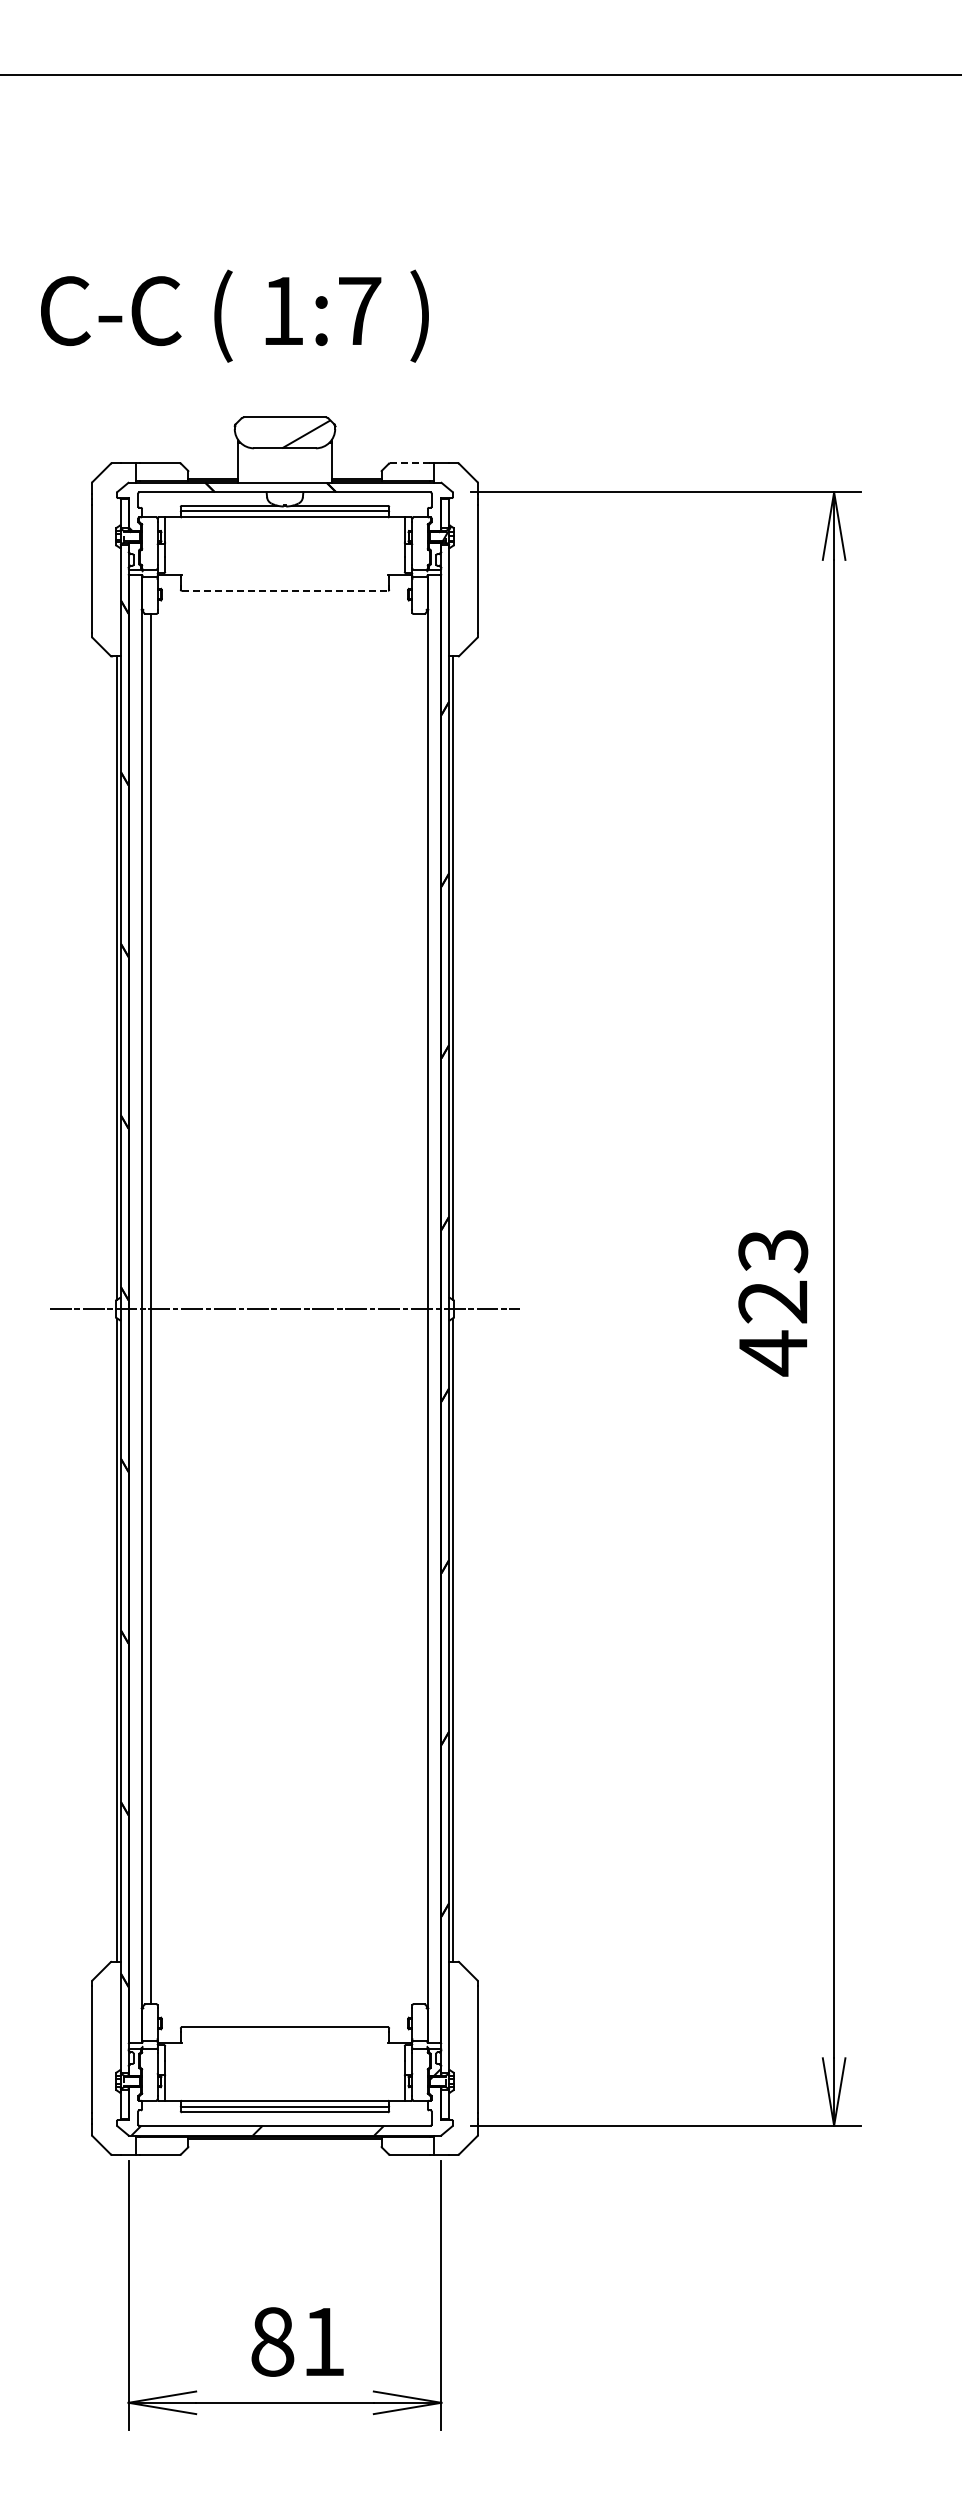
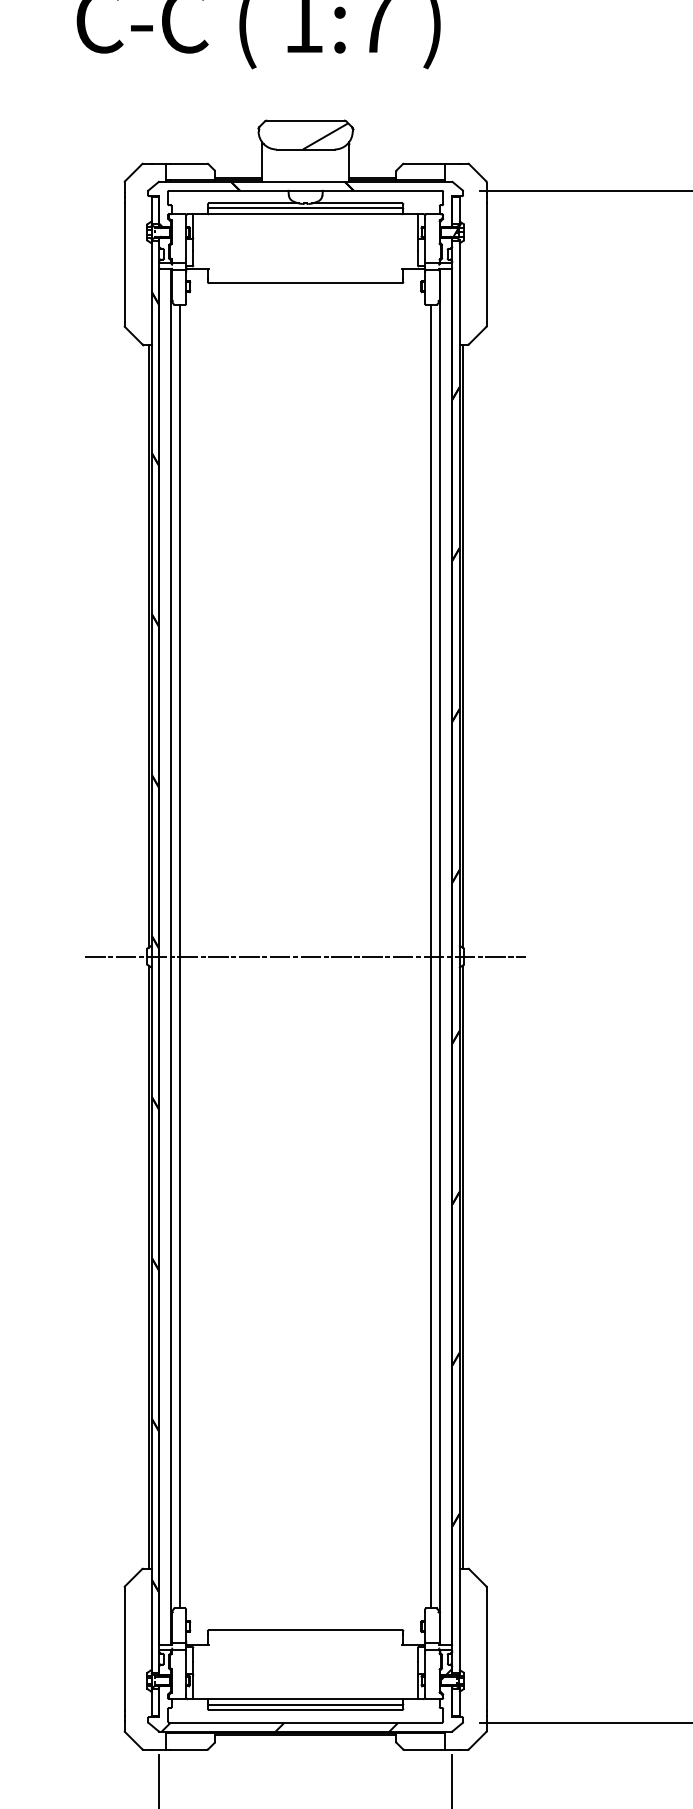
line: (409, 463) -> (422, 163), dashed -> solid
line: (285, 590) -> (306, 282), dashed -> solid
line: (418, 1309) -> (430, 957), added

